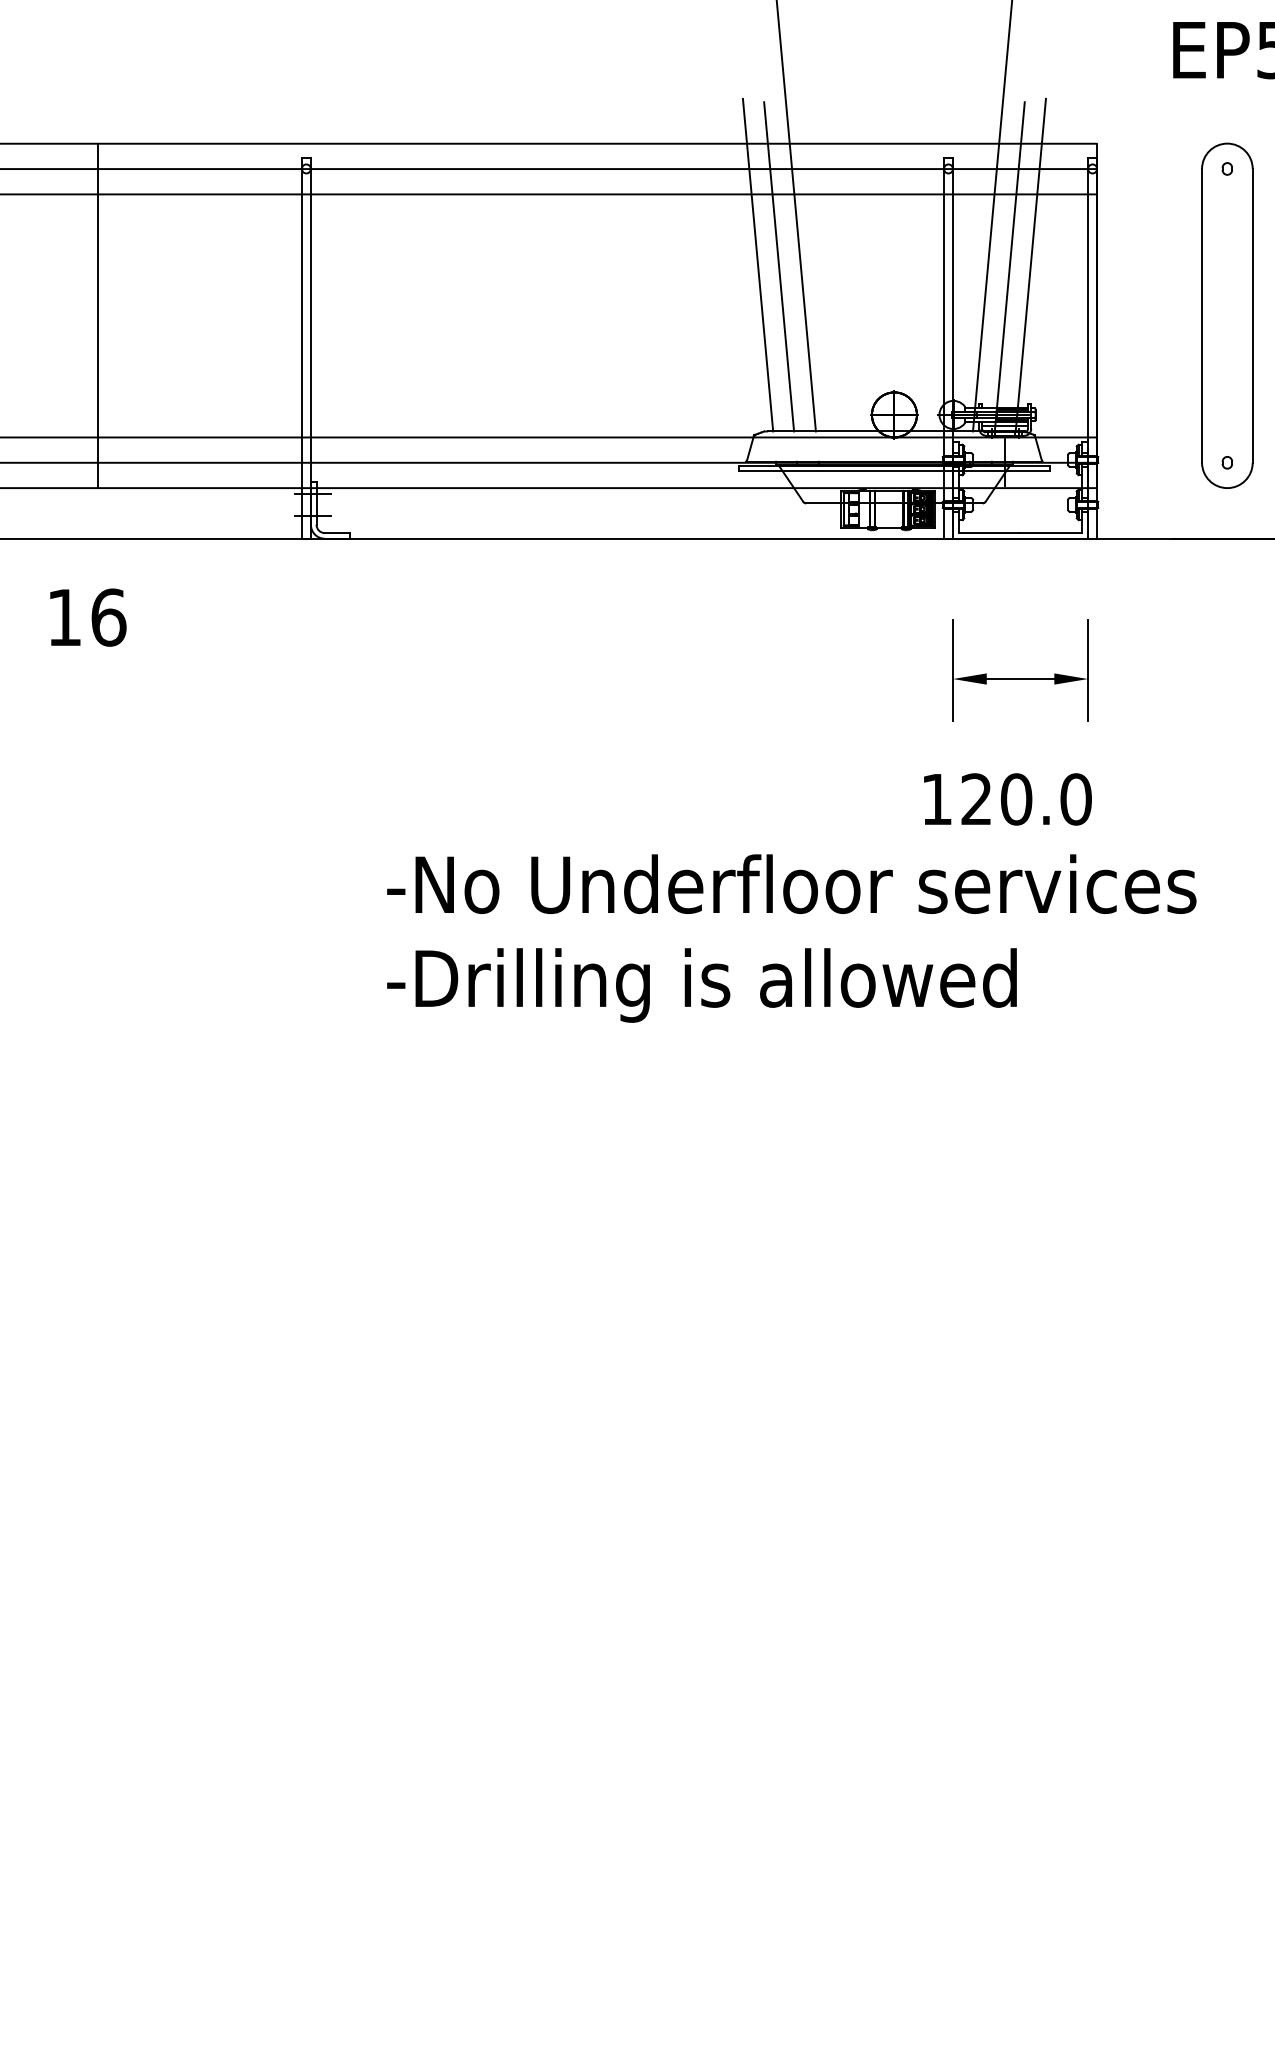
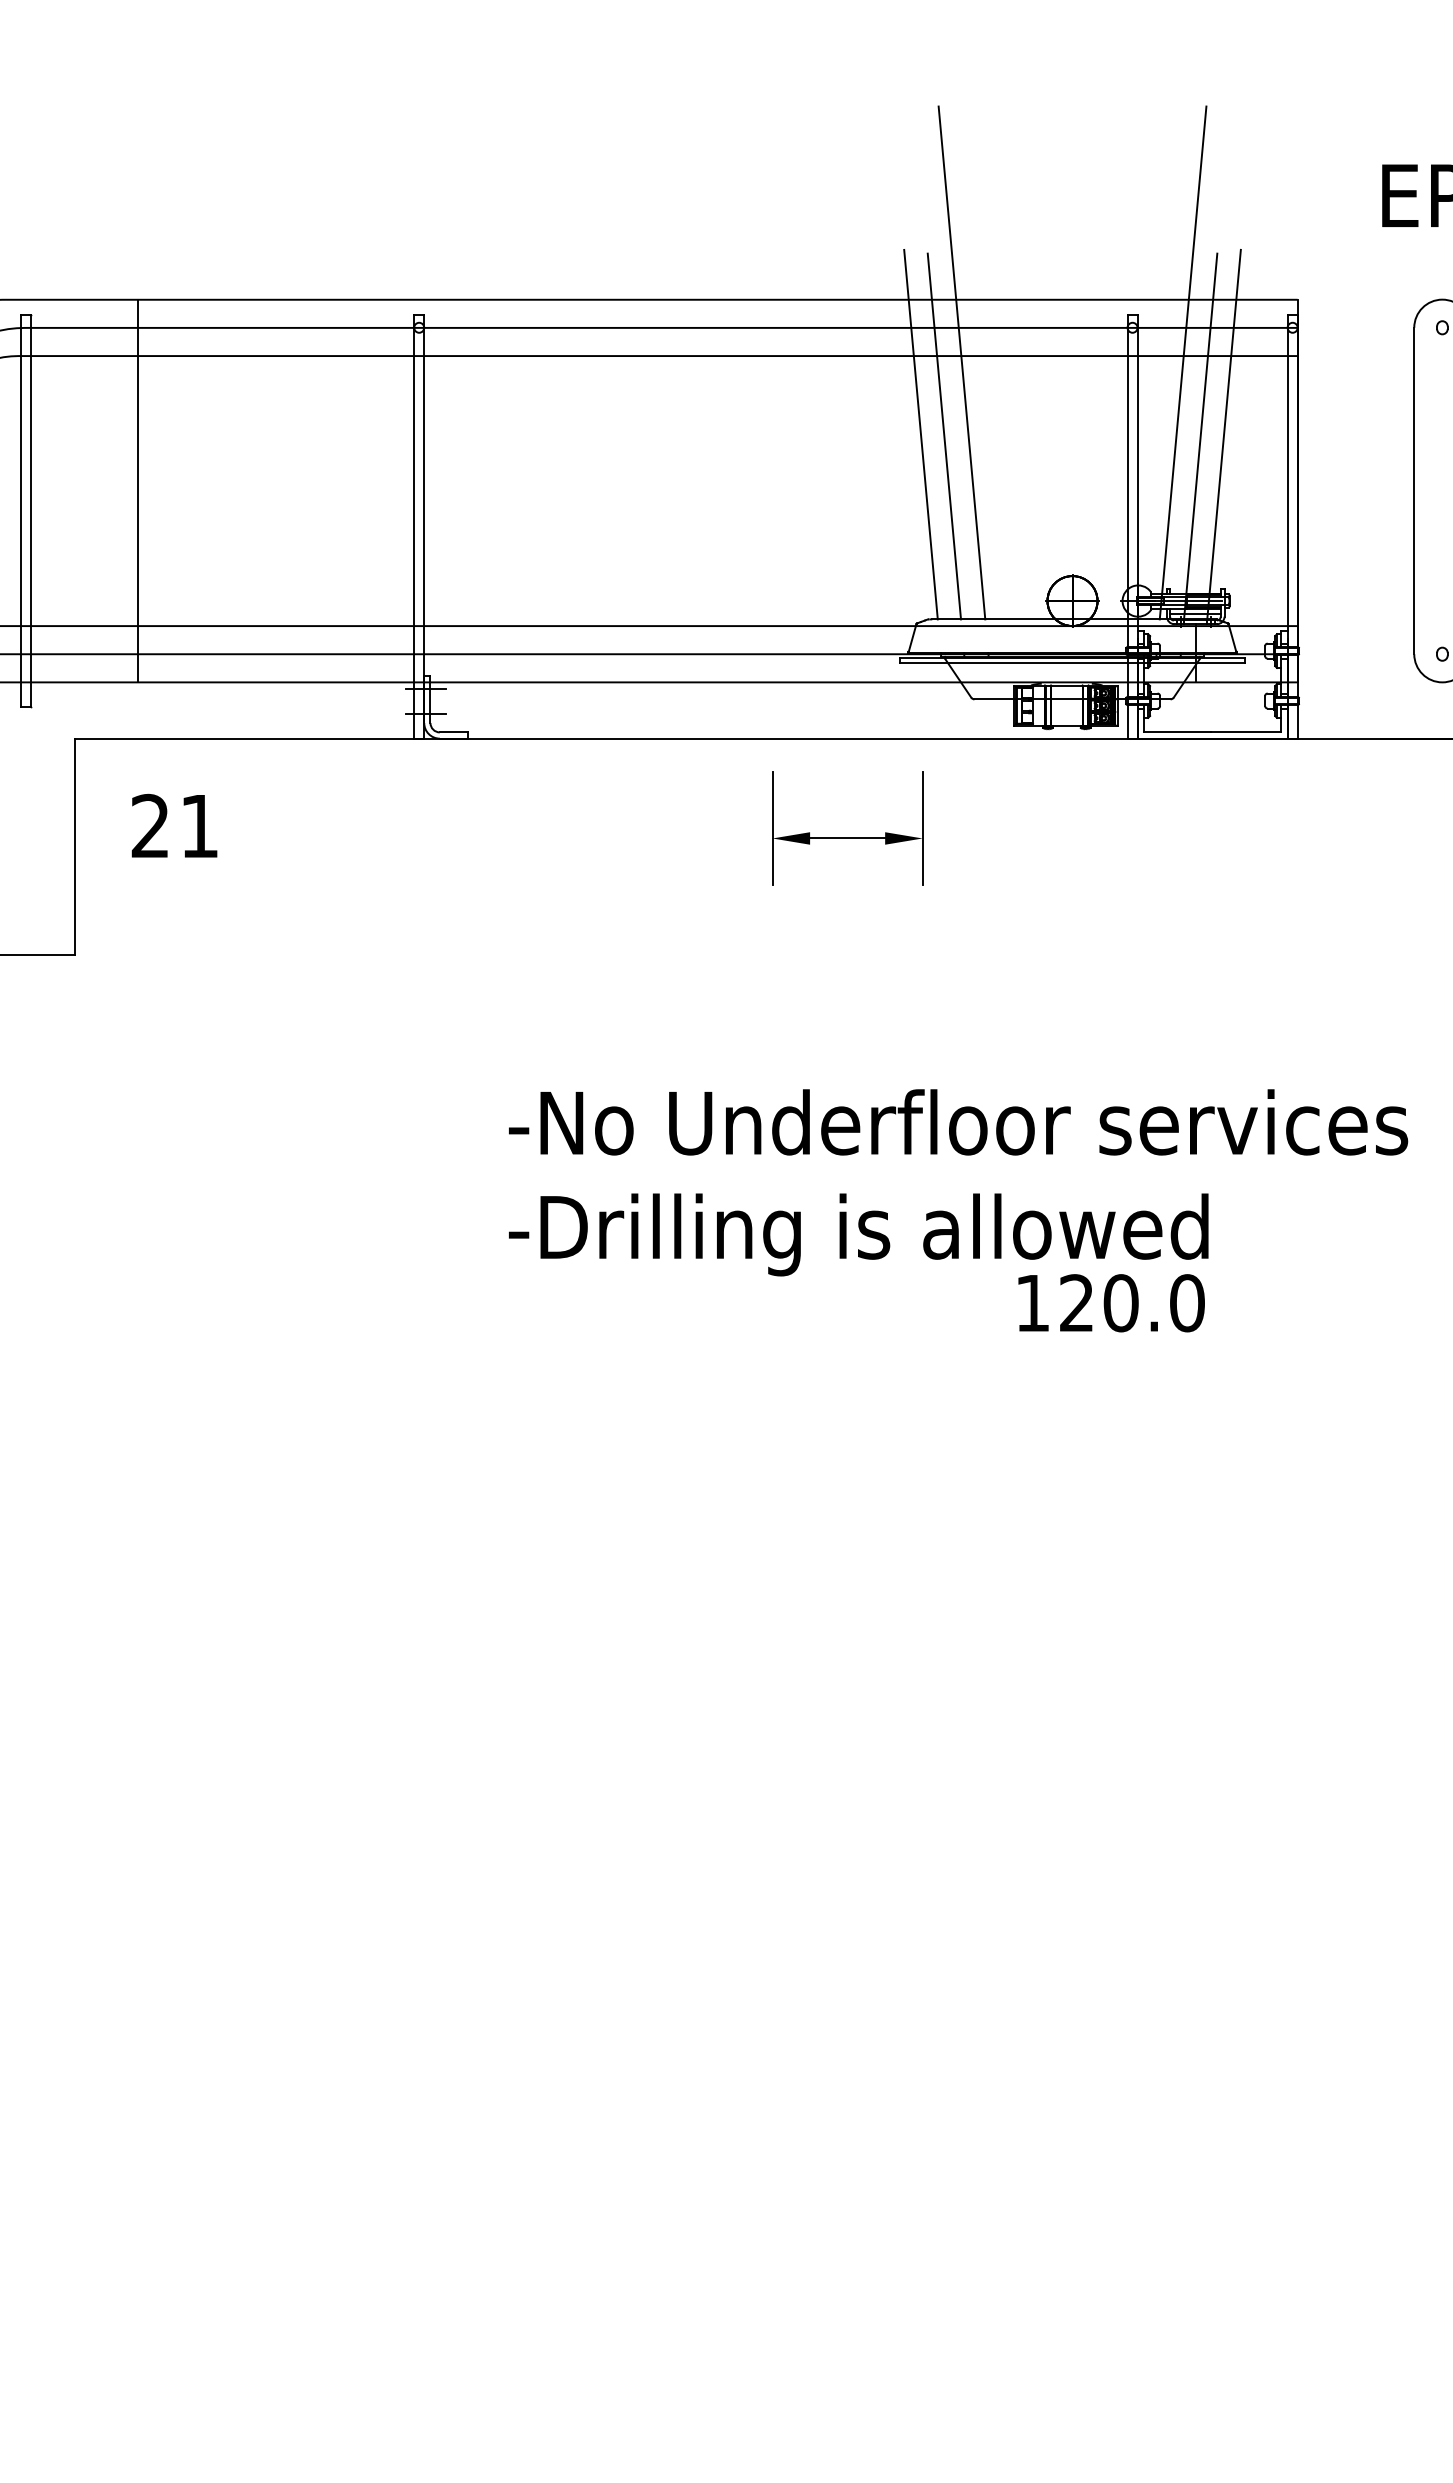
line: (97, 315) -> (137, 490), moved
text: (87, 616) -> (175, 825), 16 -> 21
part: (1020, 678) -> (847, 837), moved
text: (1007, 799) -> (1111, 1303), moved

